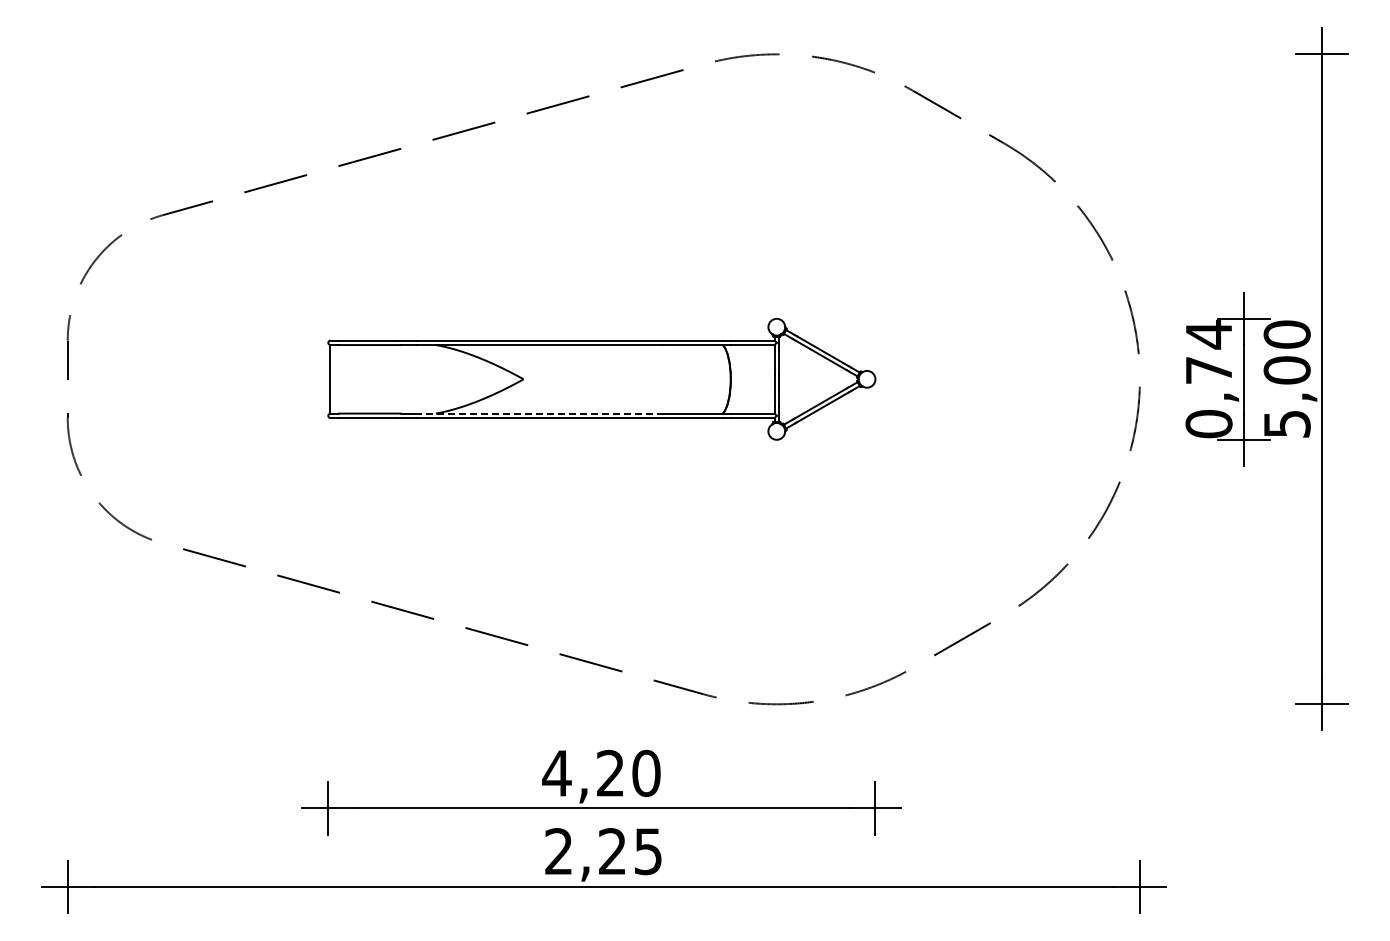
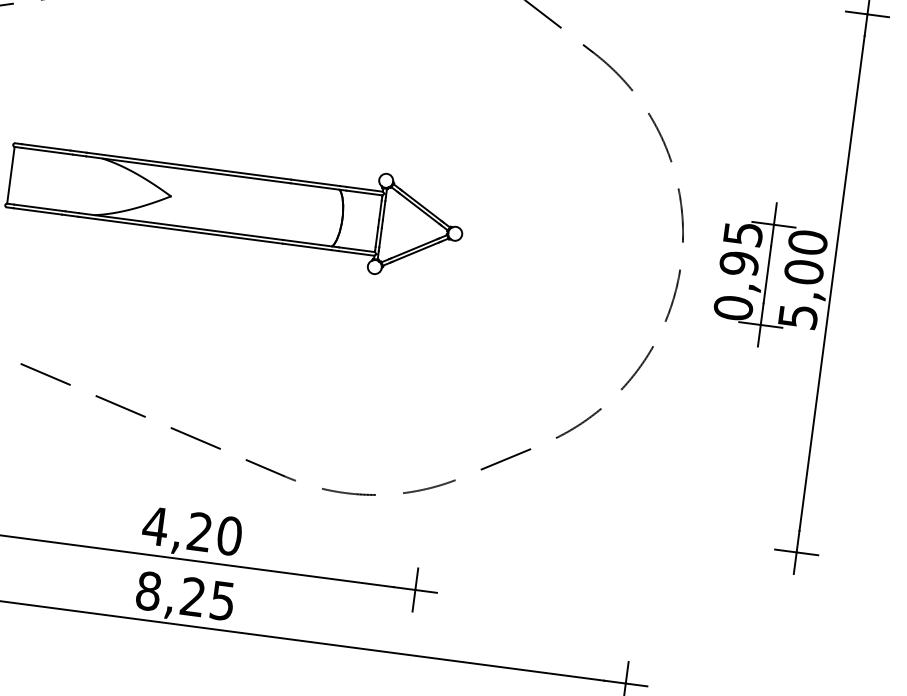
text: (1208, 351) -> (740, 247), 0,74 -> 0,95
line: (539, 413) -> (180, 226), dashed -> solid
text: (559, 851) -> (149, 591), 2,25 -> 8,25

